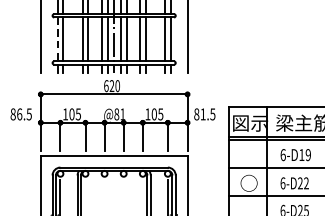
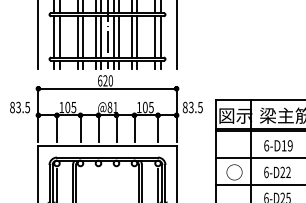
line: (57, 38) -> (54, 36), dashed -> solid
text: (19, 114) -> (18, 107), 86.5 -> 83.5
text: (202, 114) -> (190, 107), 81.5 -> 83.5

